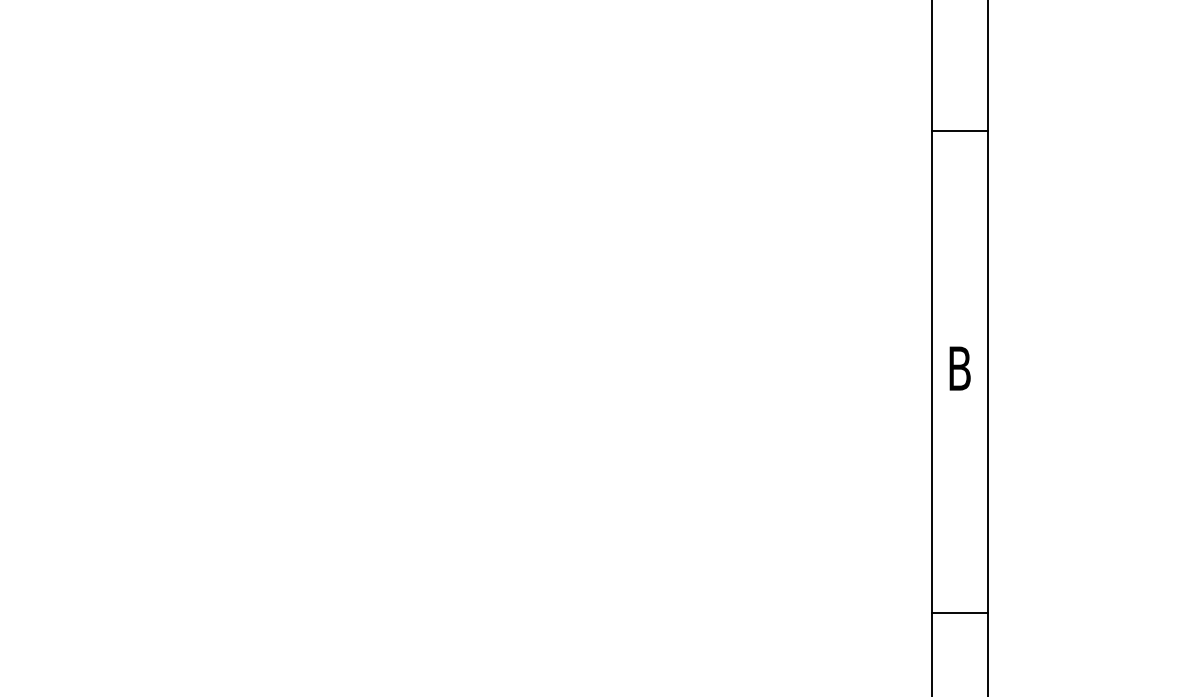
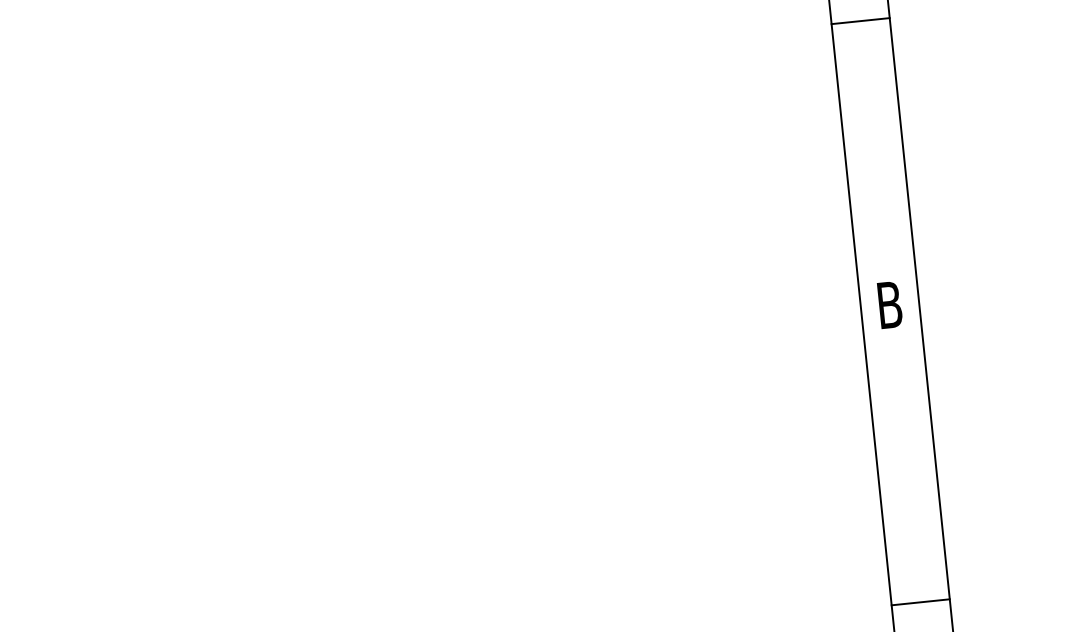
line: (959, 131) -> (860, 21), moved
line: (959, 612) -> (920, 602), moved

